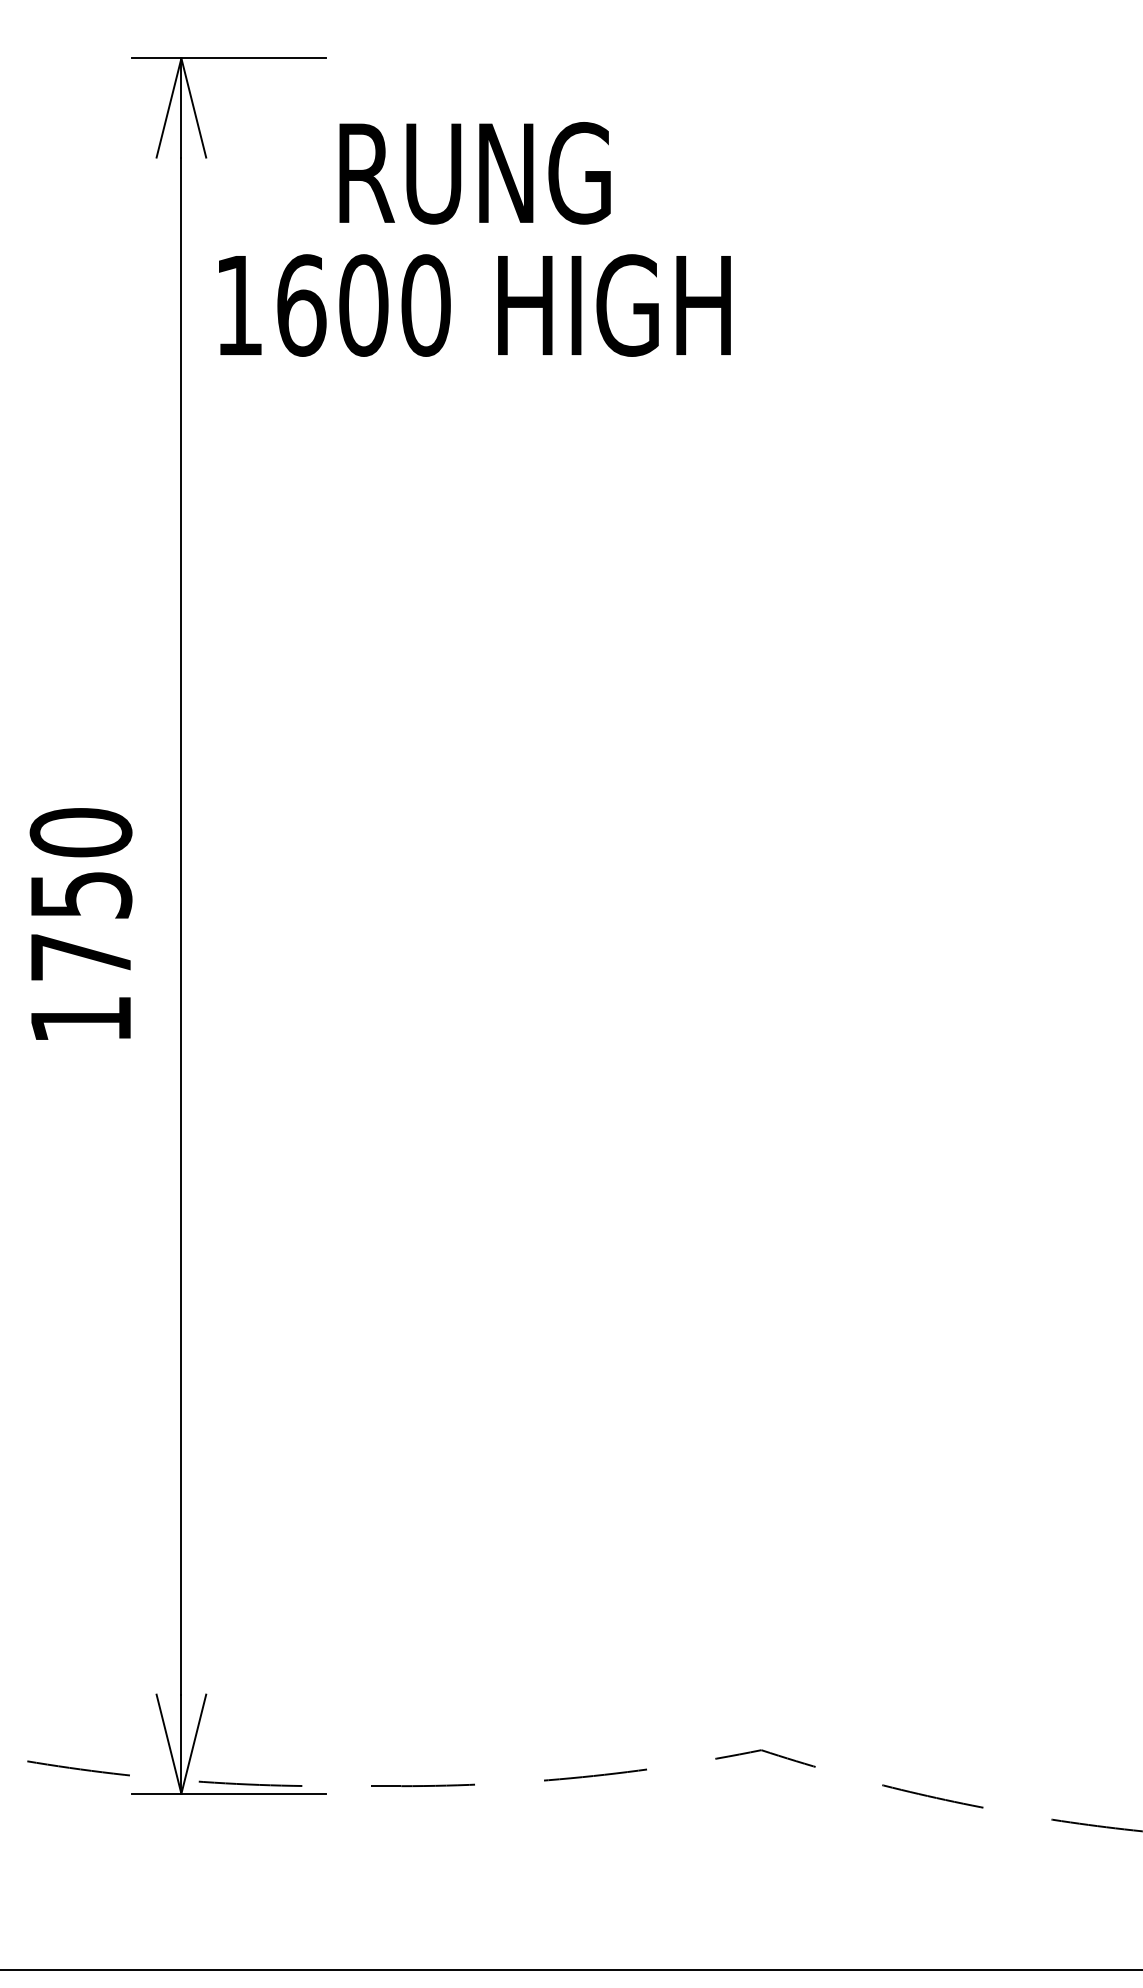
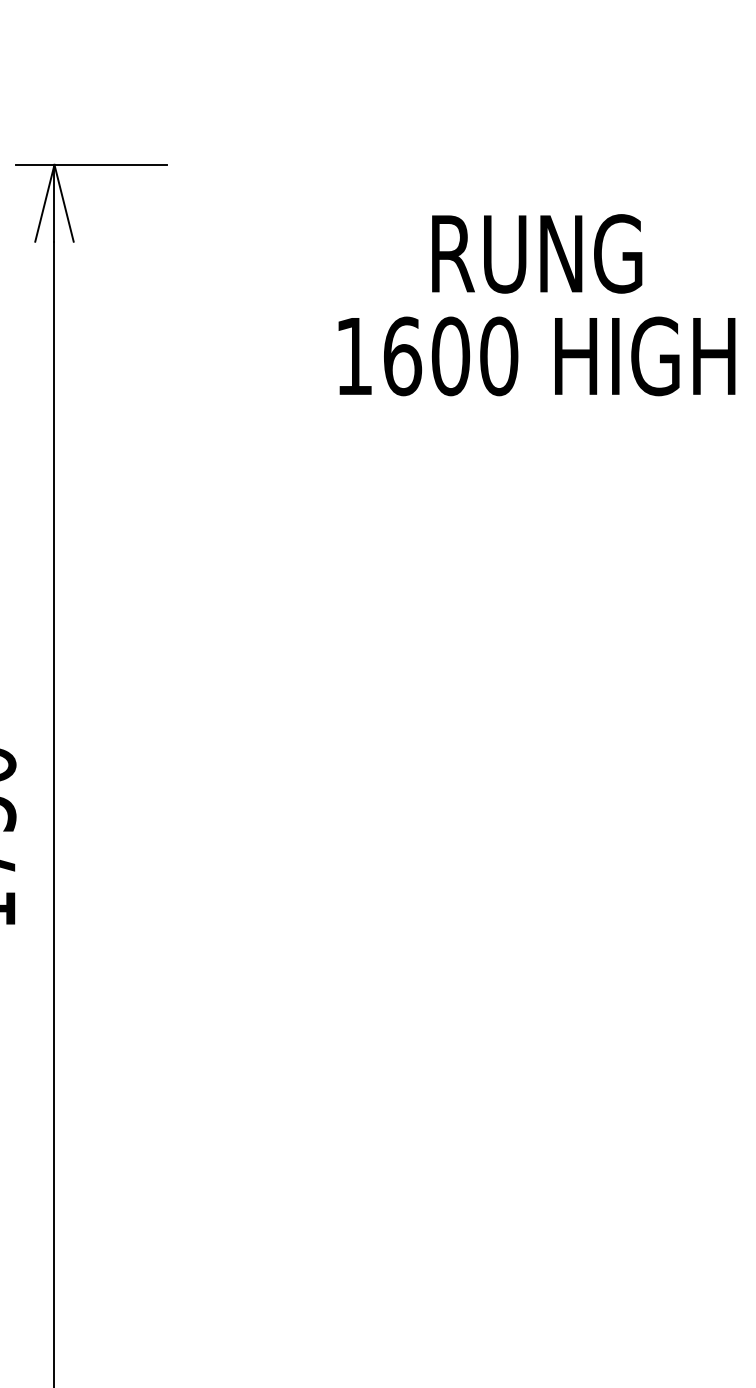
text: (474, 239) -> (536, 305), moved

